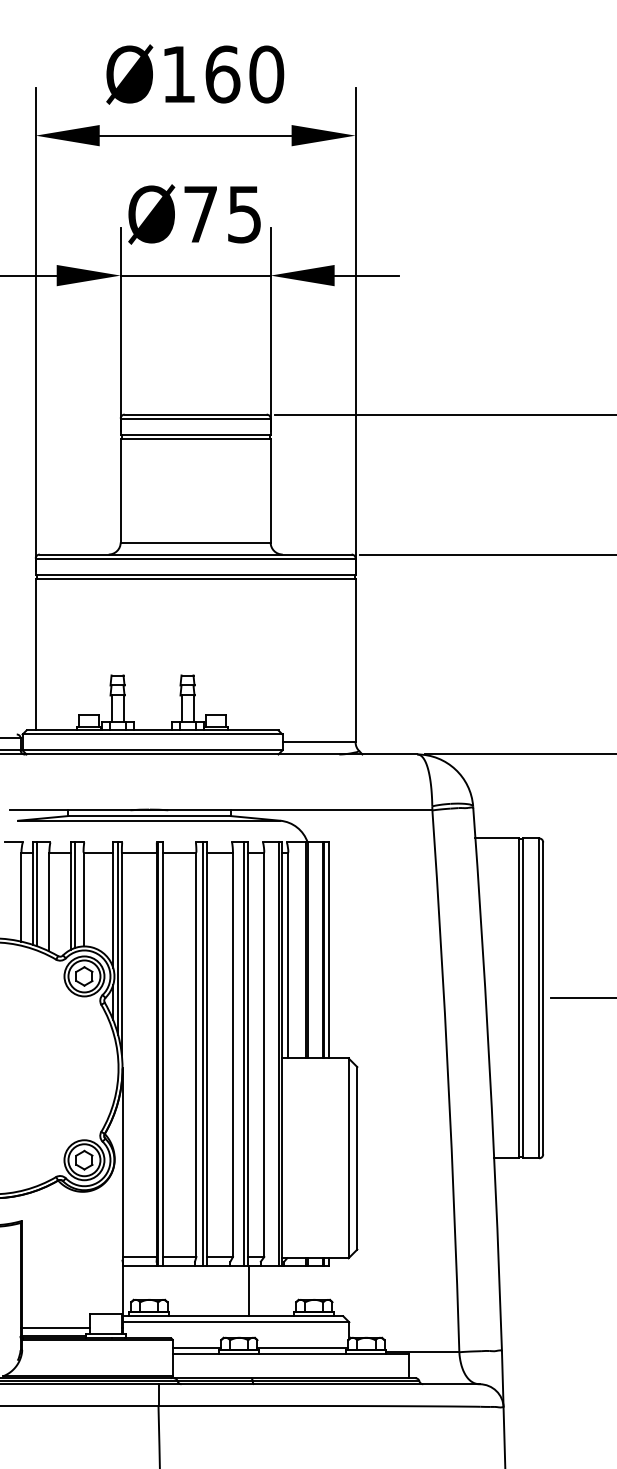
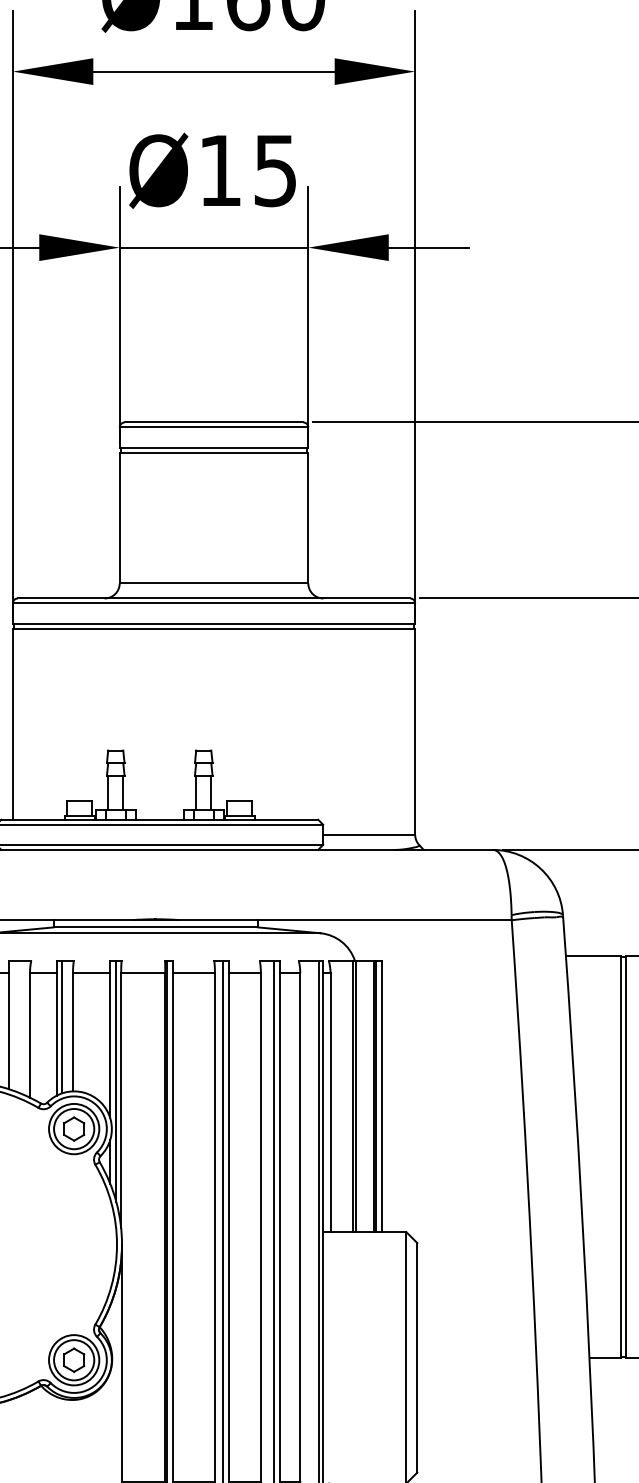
text: (200, 214) -> (220, 170), Ø75 -> Ø15
line: (36, 894) -> (13, 1026), removed

